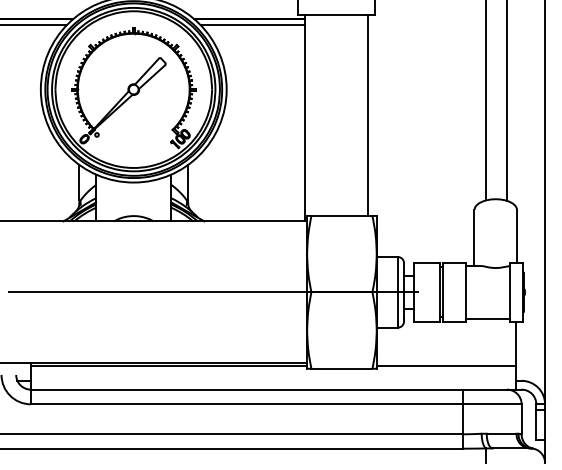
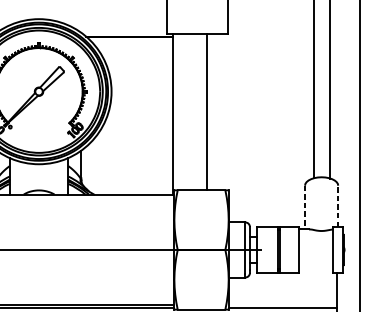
line: (252, 25) -> (131, 41), removed
line: (367, 115) -> (206, 111), moved
line: (517, 235) -> (338, 205), solid -> dashed
line: (474, 237) -> (305, 207), solid -> dashed
line: (488, 318) -> (315, 270), removed

